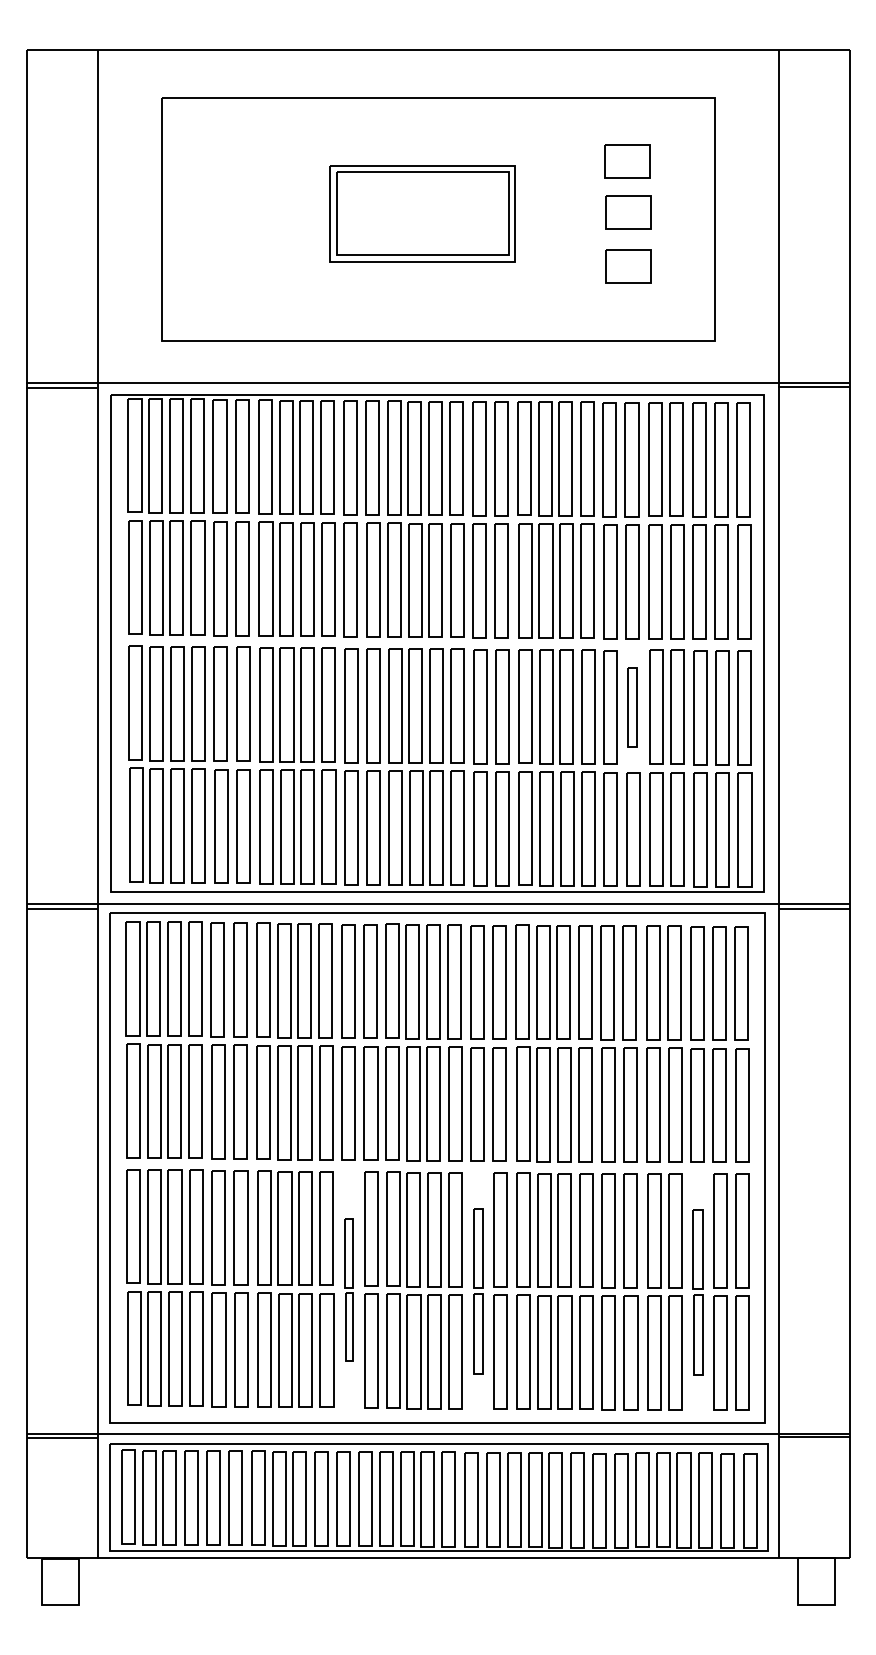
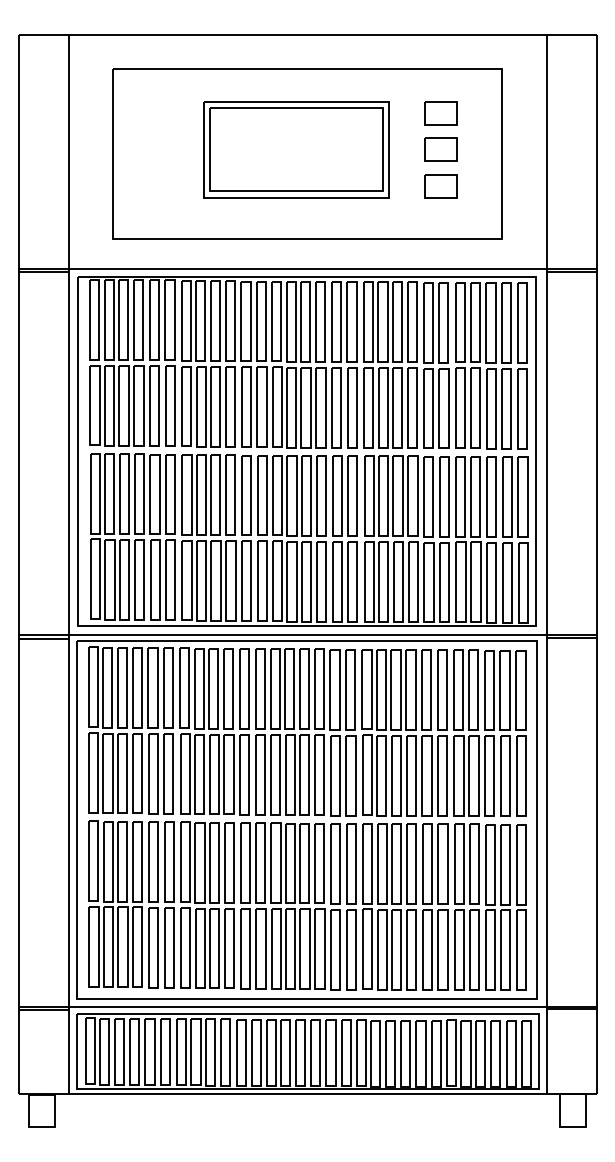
part: (422, 213) -> (296, 149), size x1.43
part: (632, 707) -> (444, 496), size x1.43
part: (349, 1289) -> (245, 905), size x1.67
part: (478, 1290) -> (335, 906), size x1.43
part: (697, 1291) -> (489, 906), size x1.43

